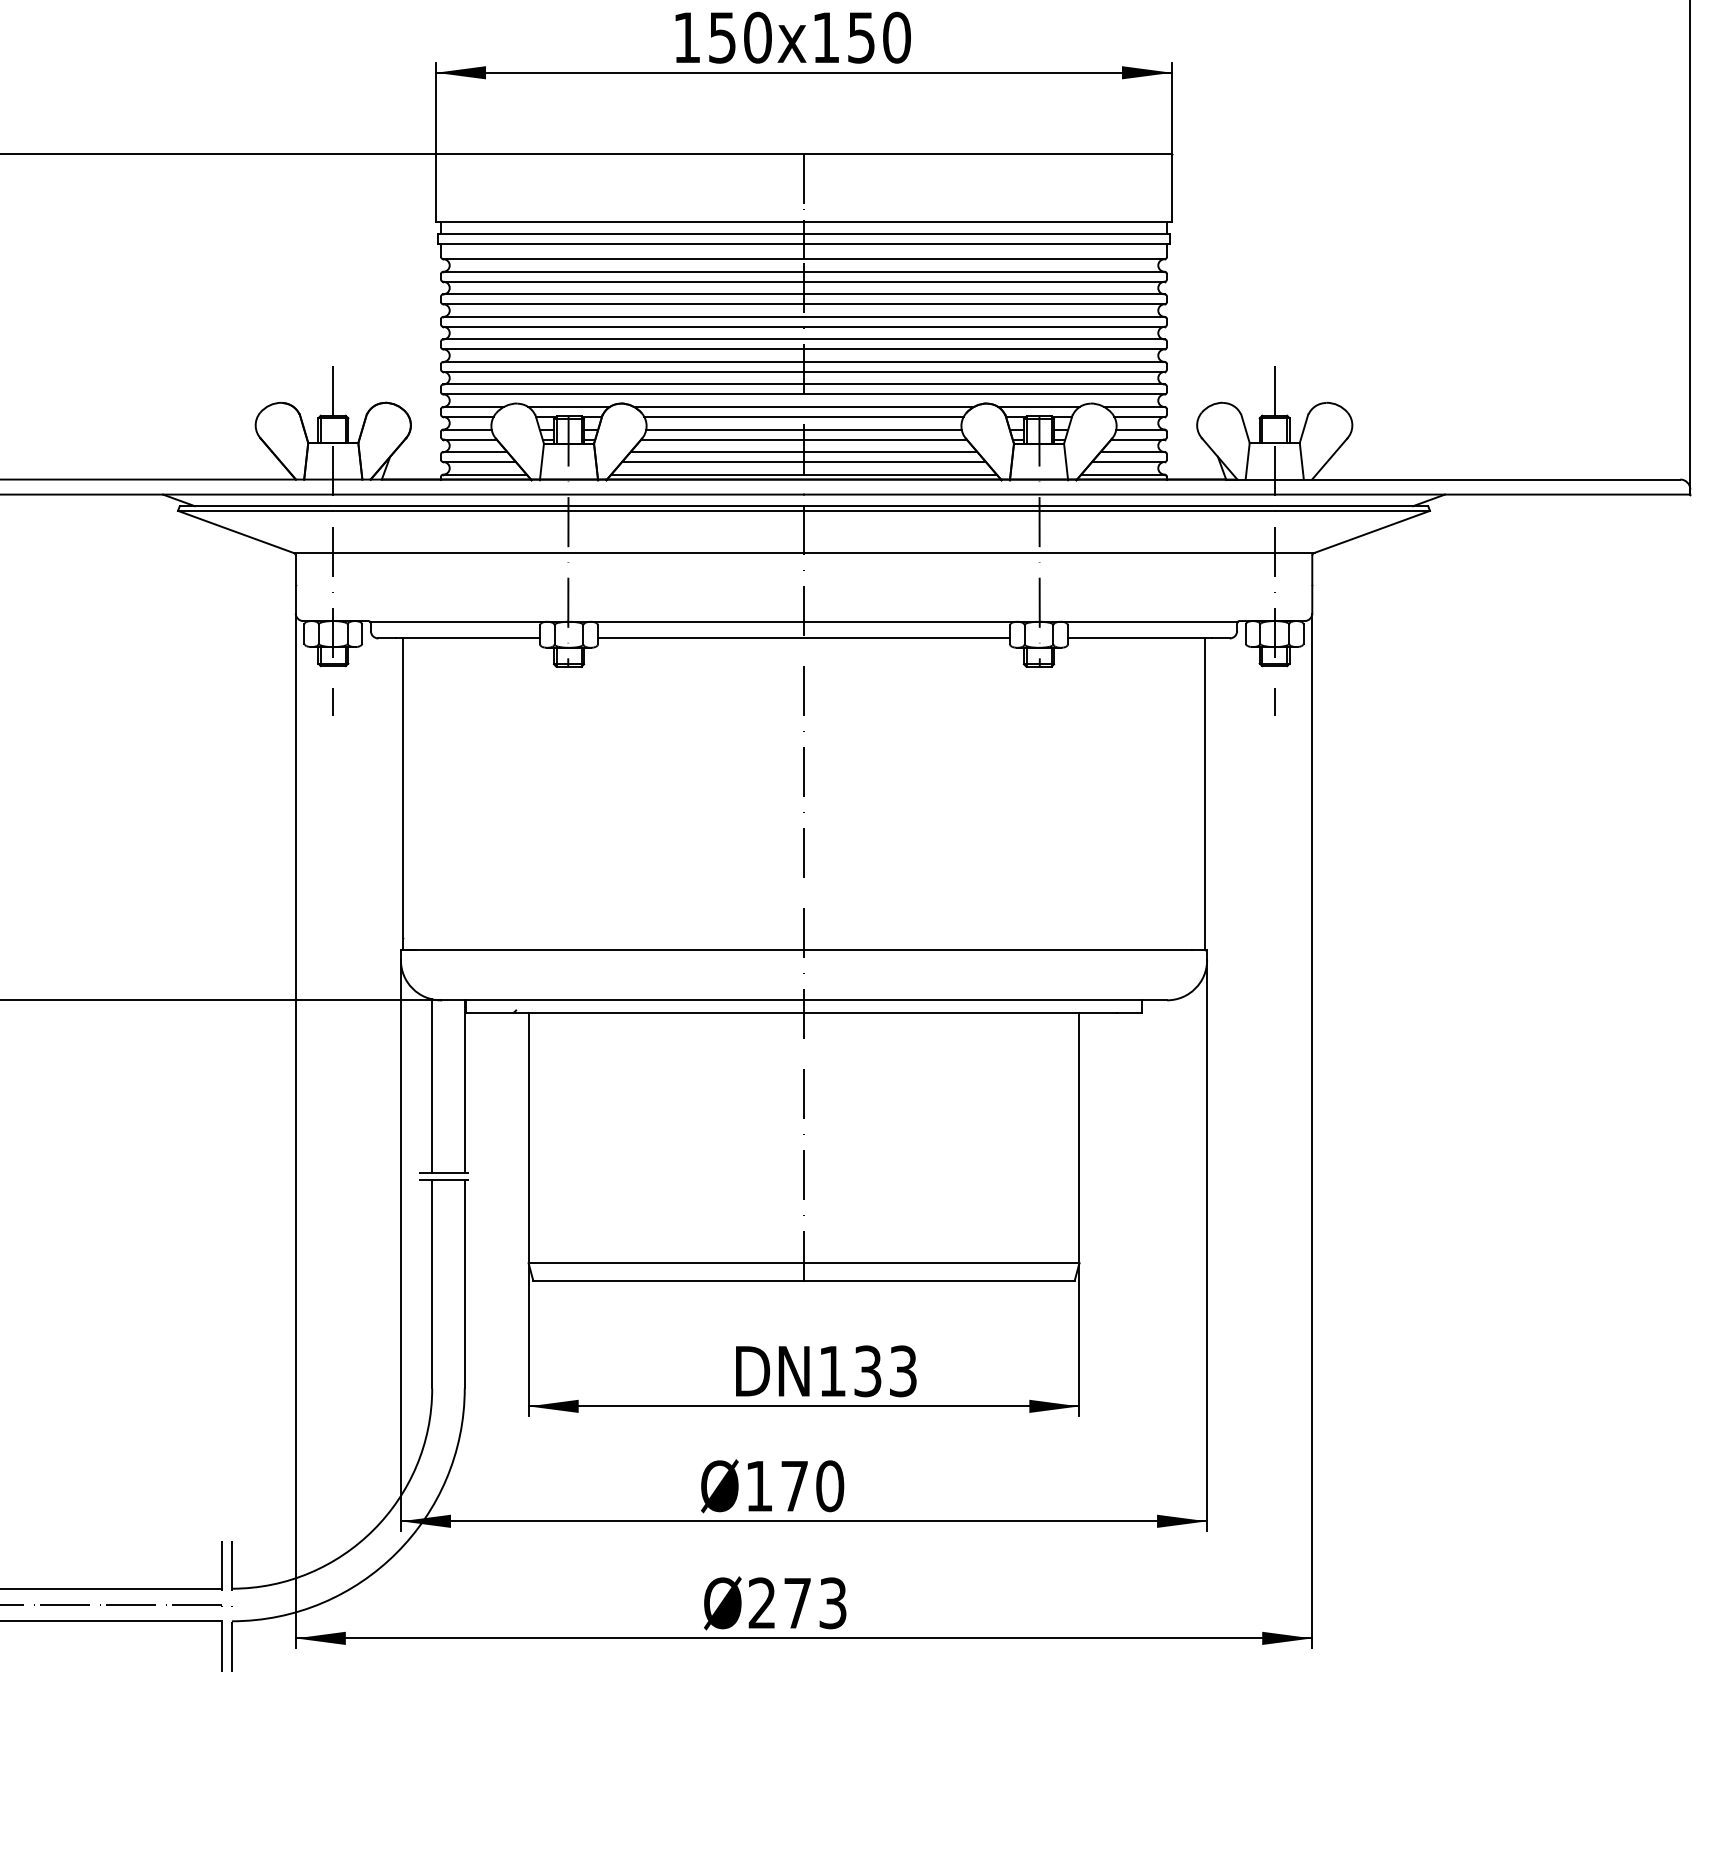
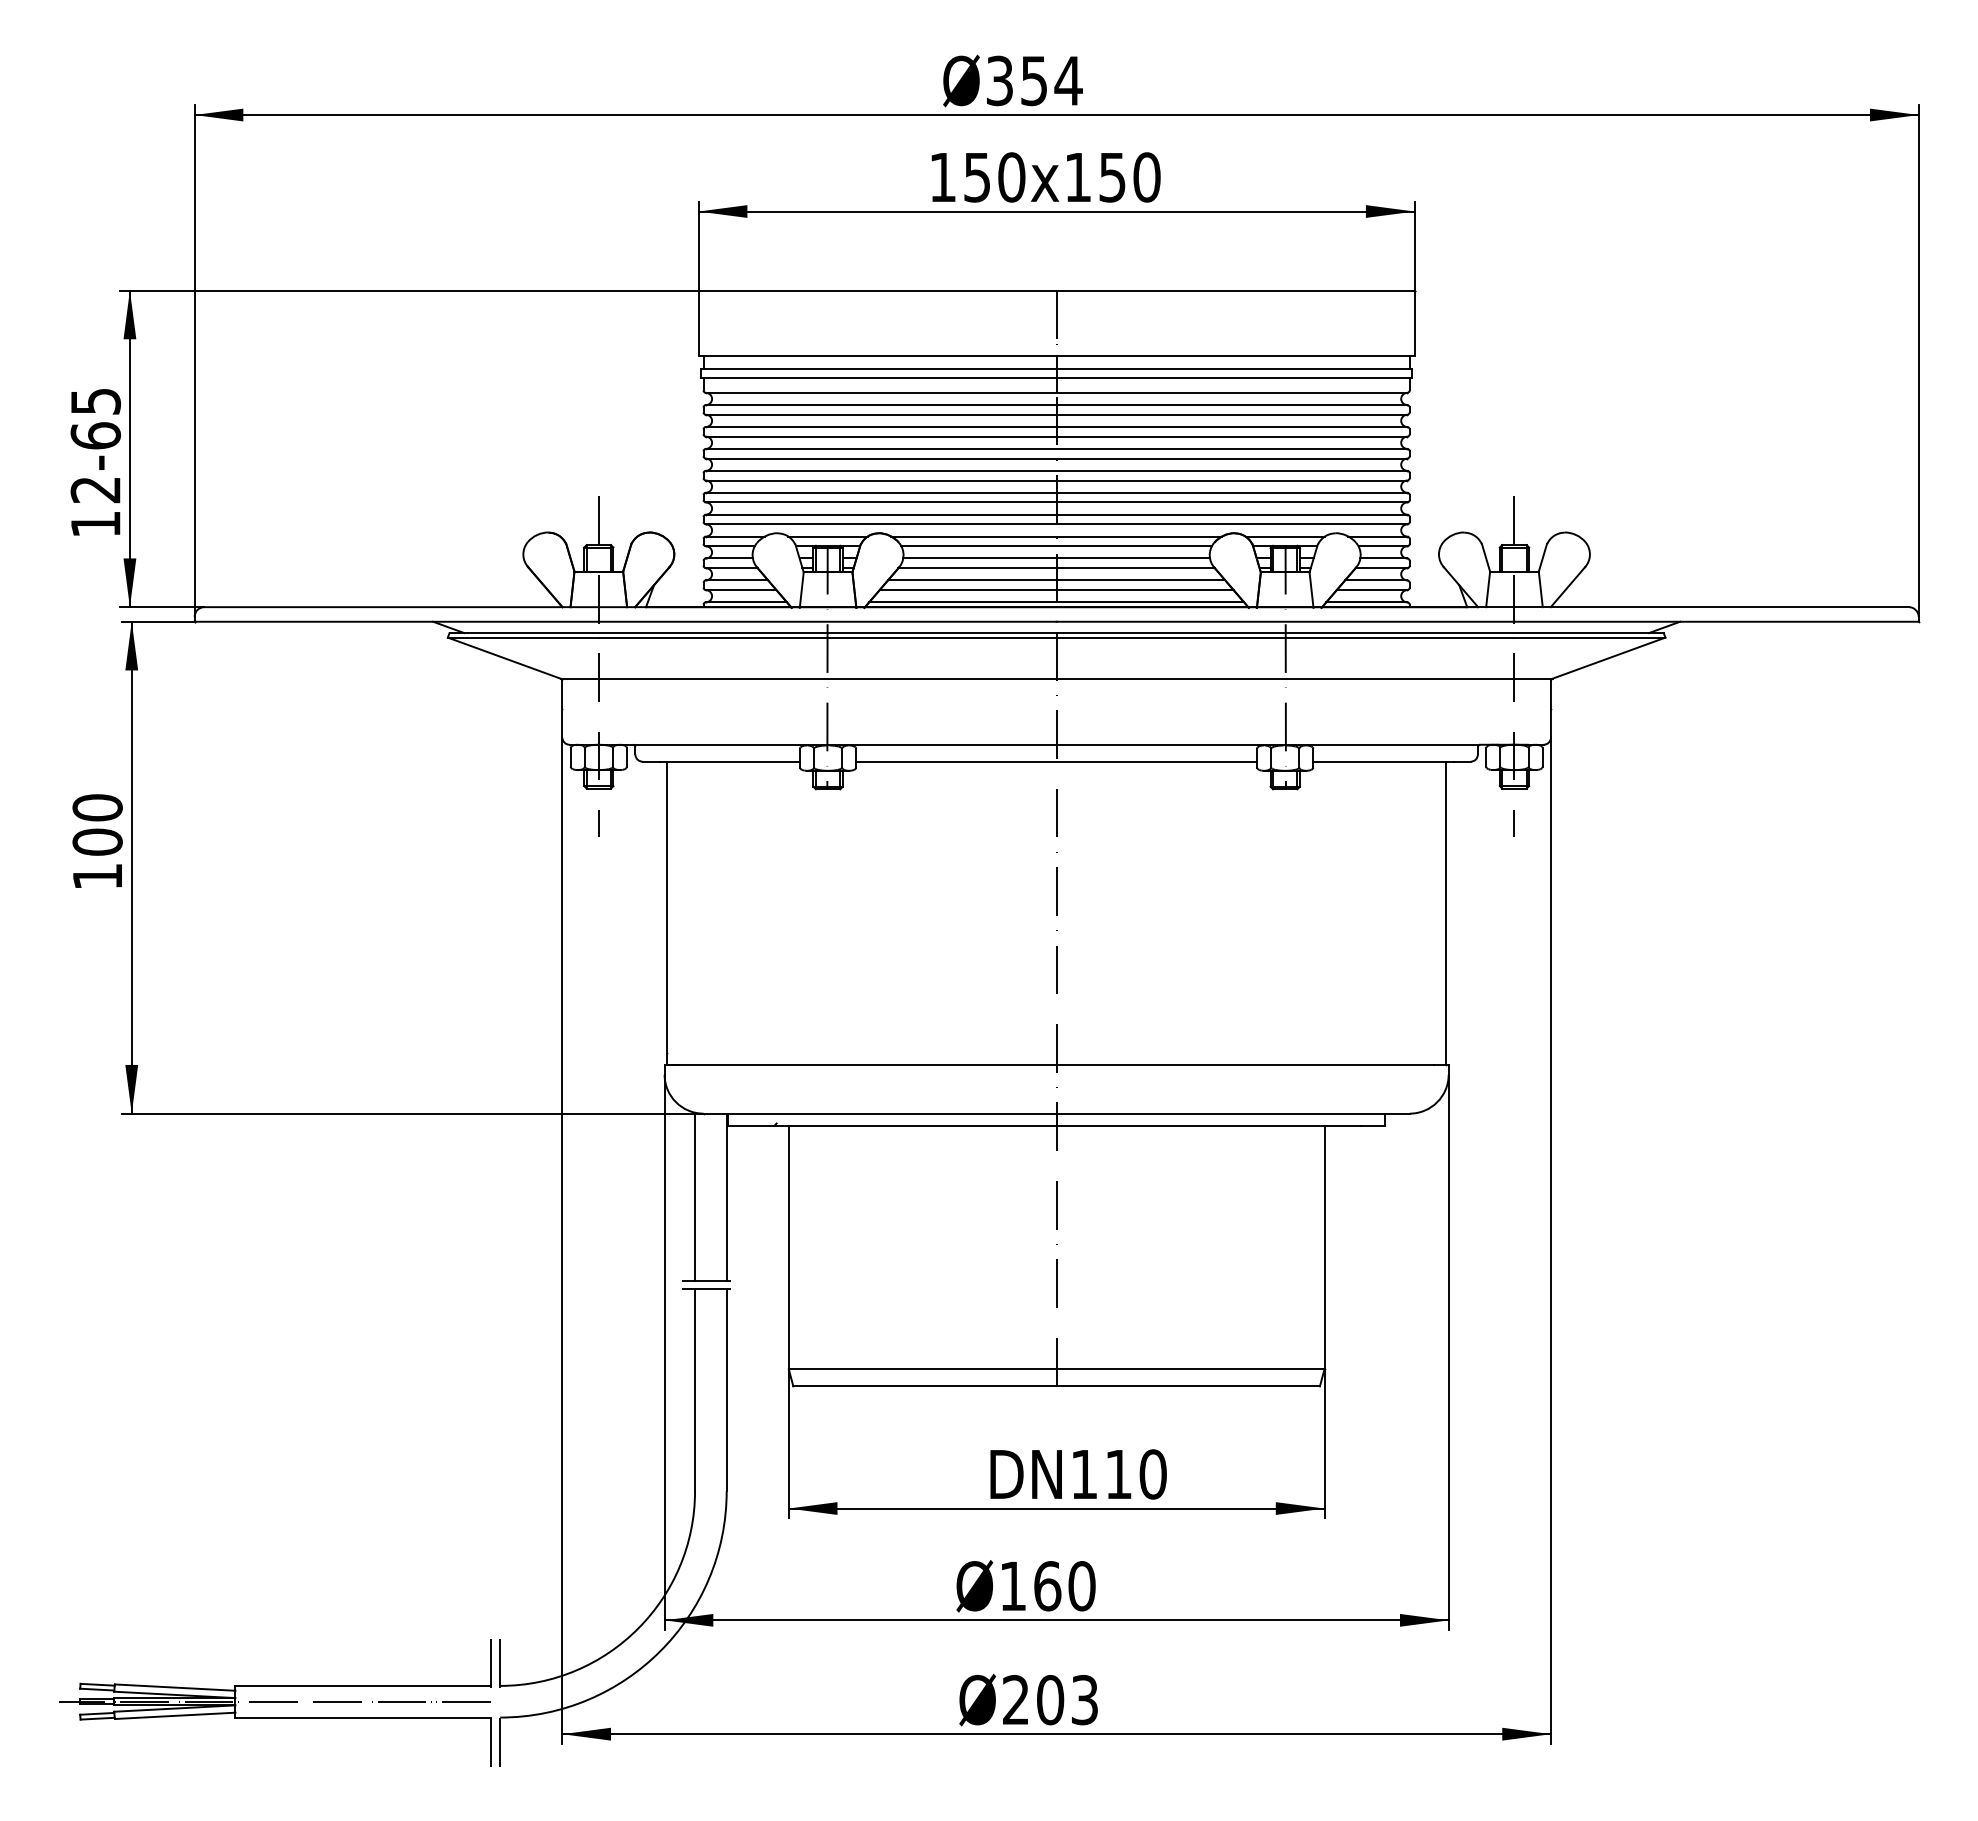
text: (885, 1371) -> (1135, 1474), 133 -> 110
text: (794, 1486) -> (1047, 1586), 170 -> 160
text: (797, 1602) -> (1050, 1699), 273 -> 203

